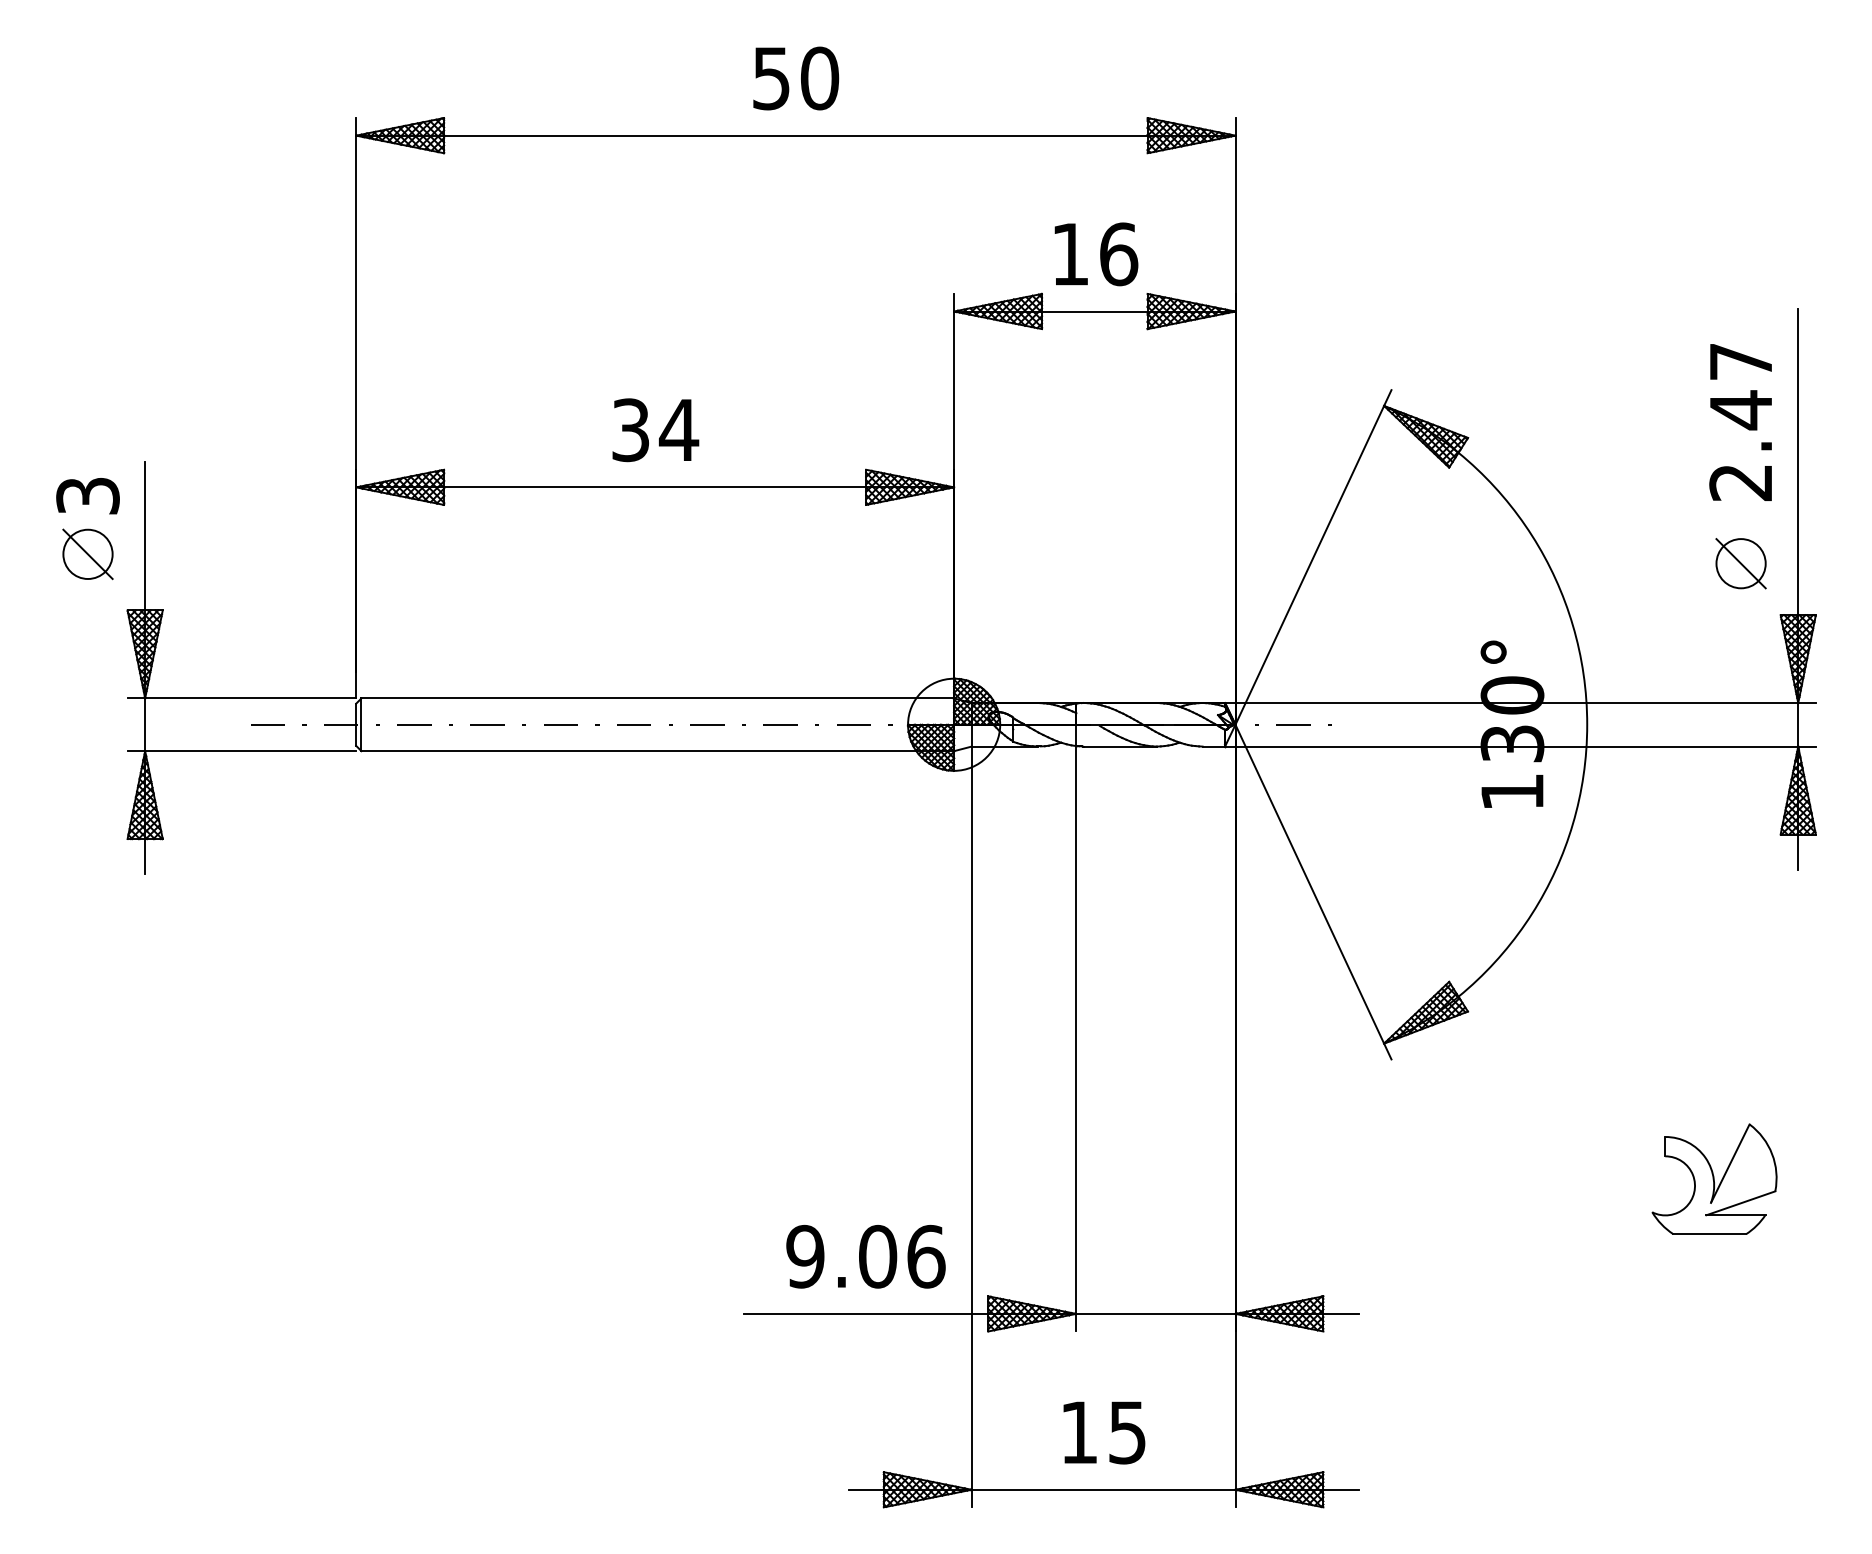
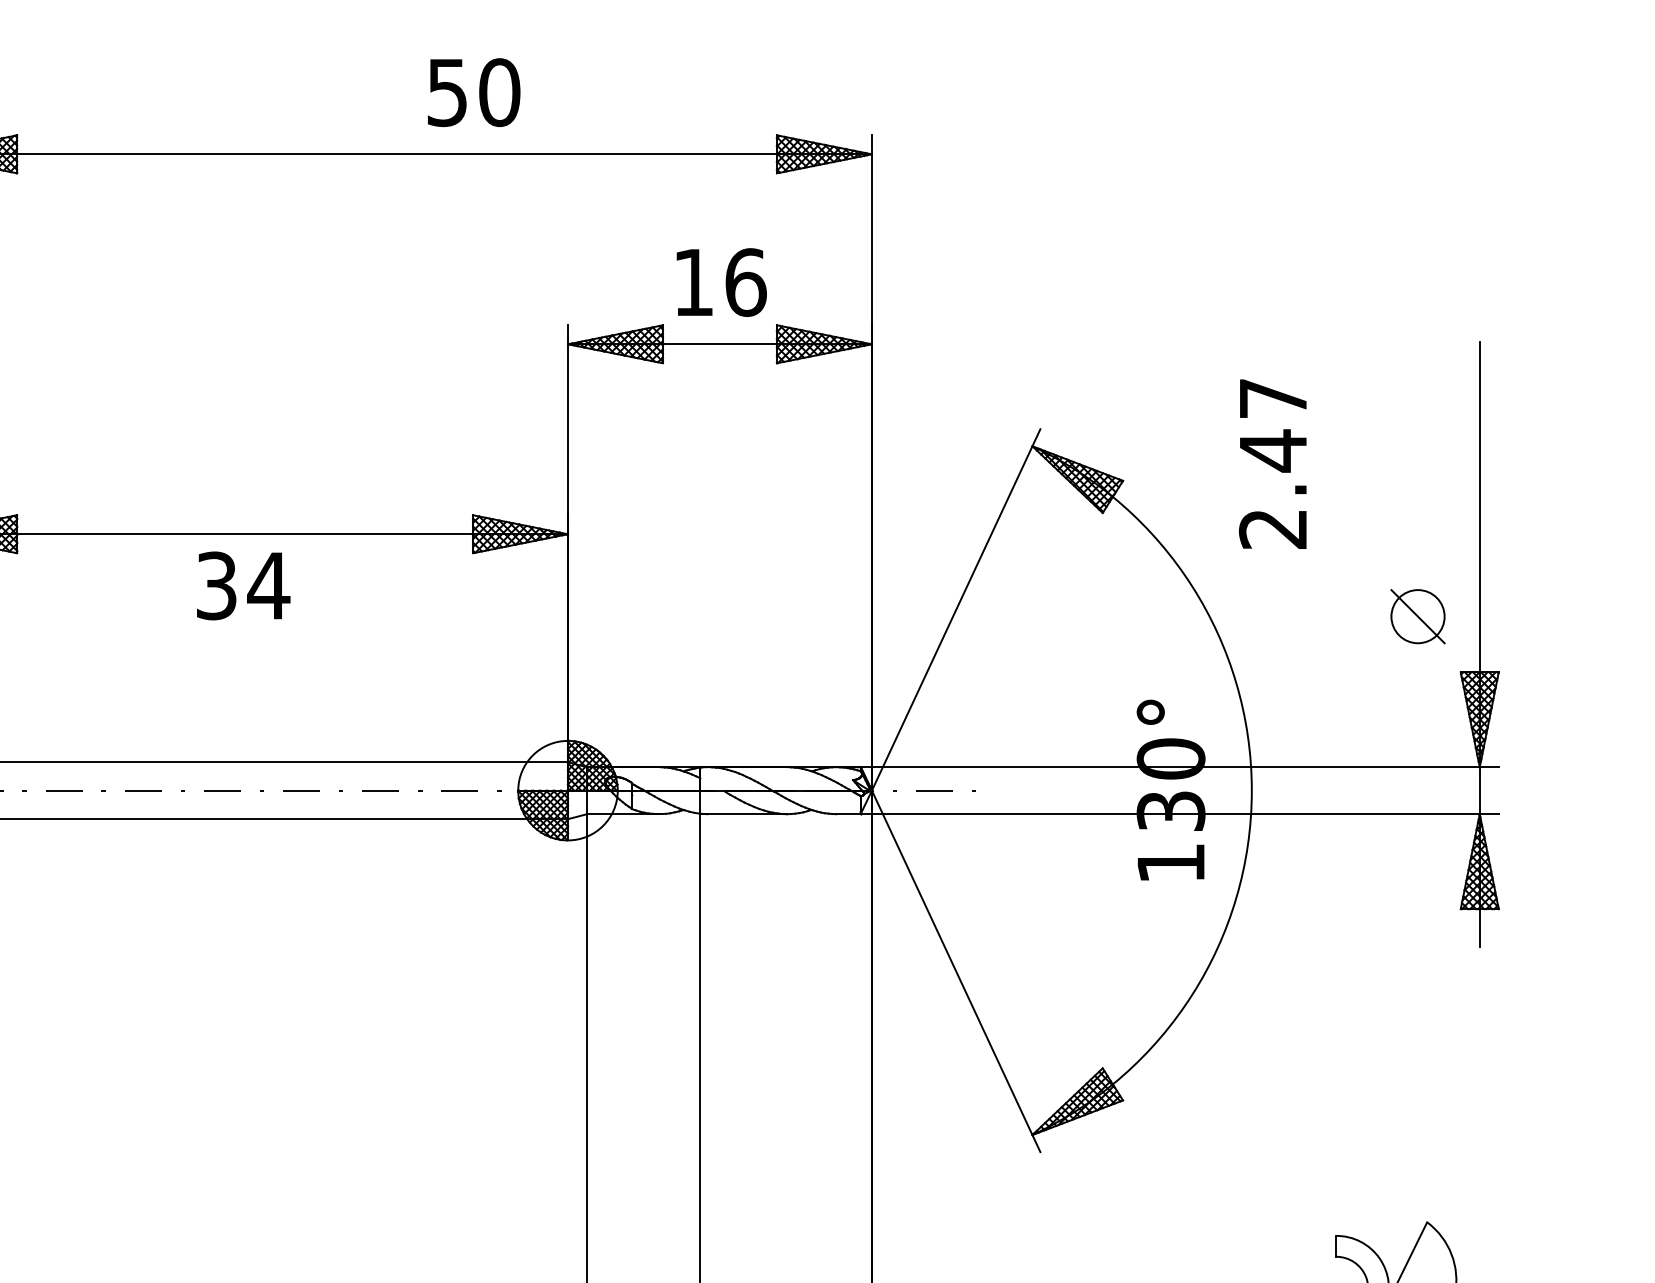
text: (796, 78) -> (474, 92), moved
text: (1740, 422) -> (1272, 464), moved
text: (655, 430) -> (243, 586), moved

